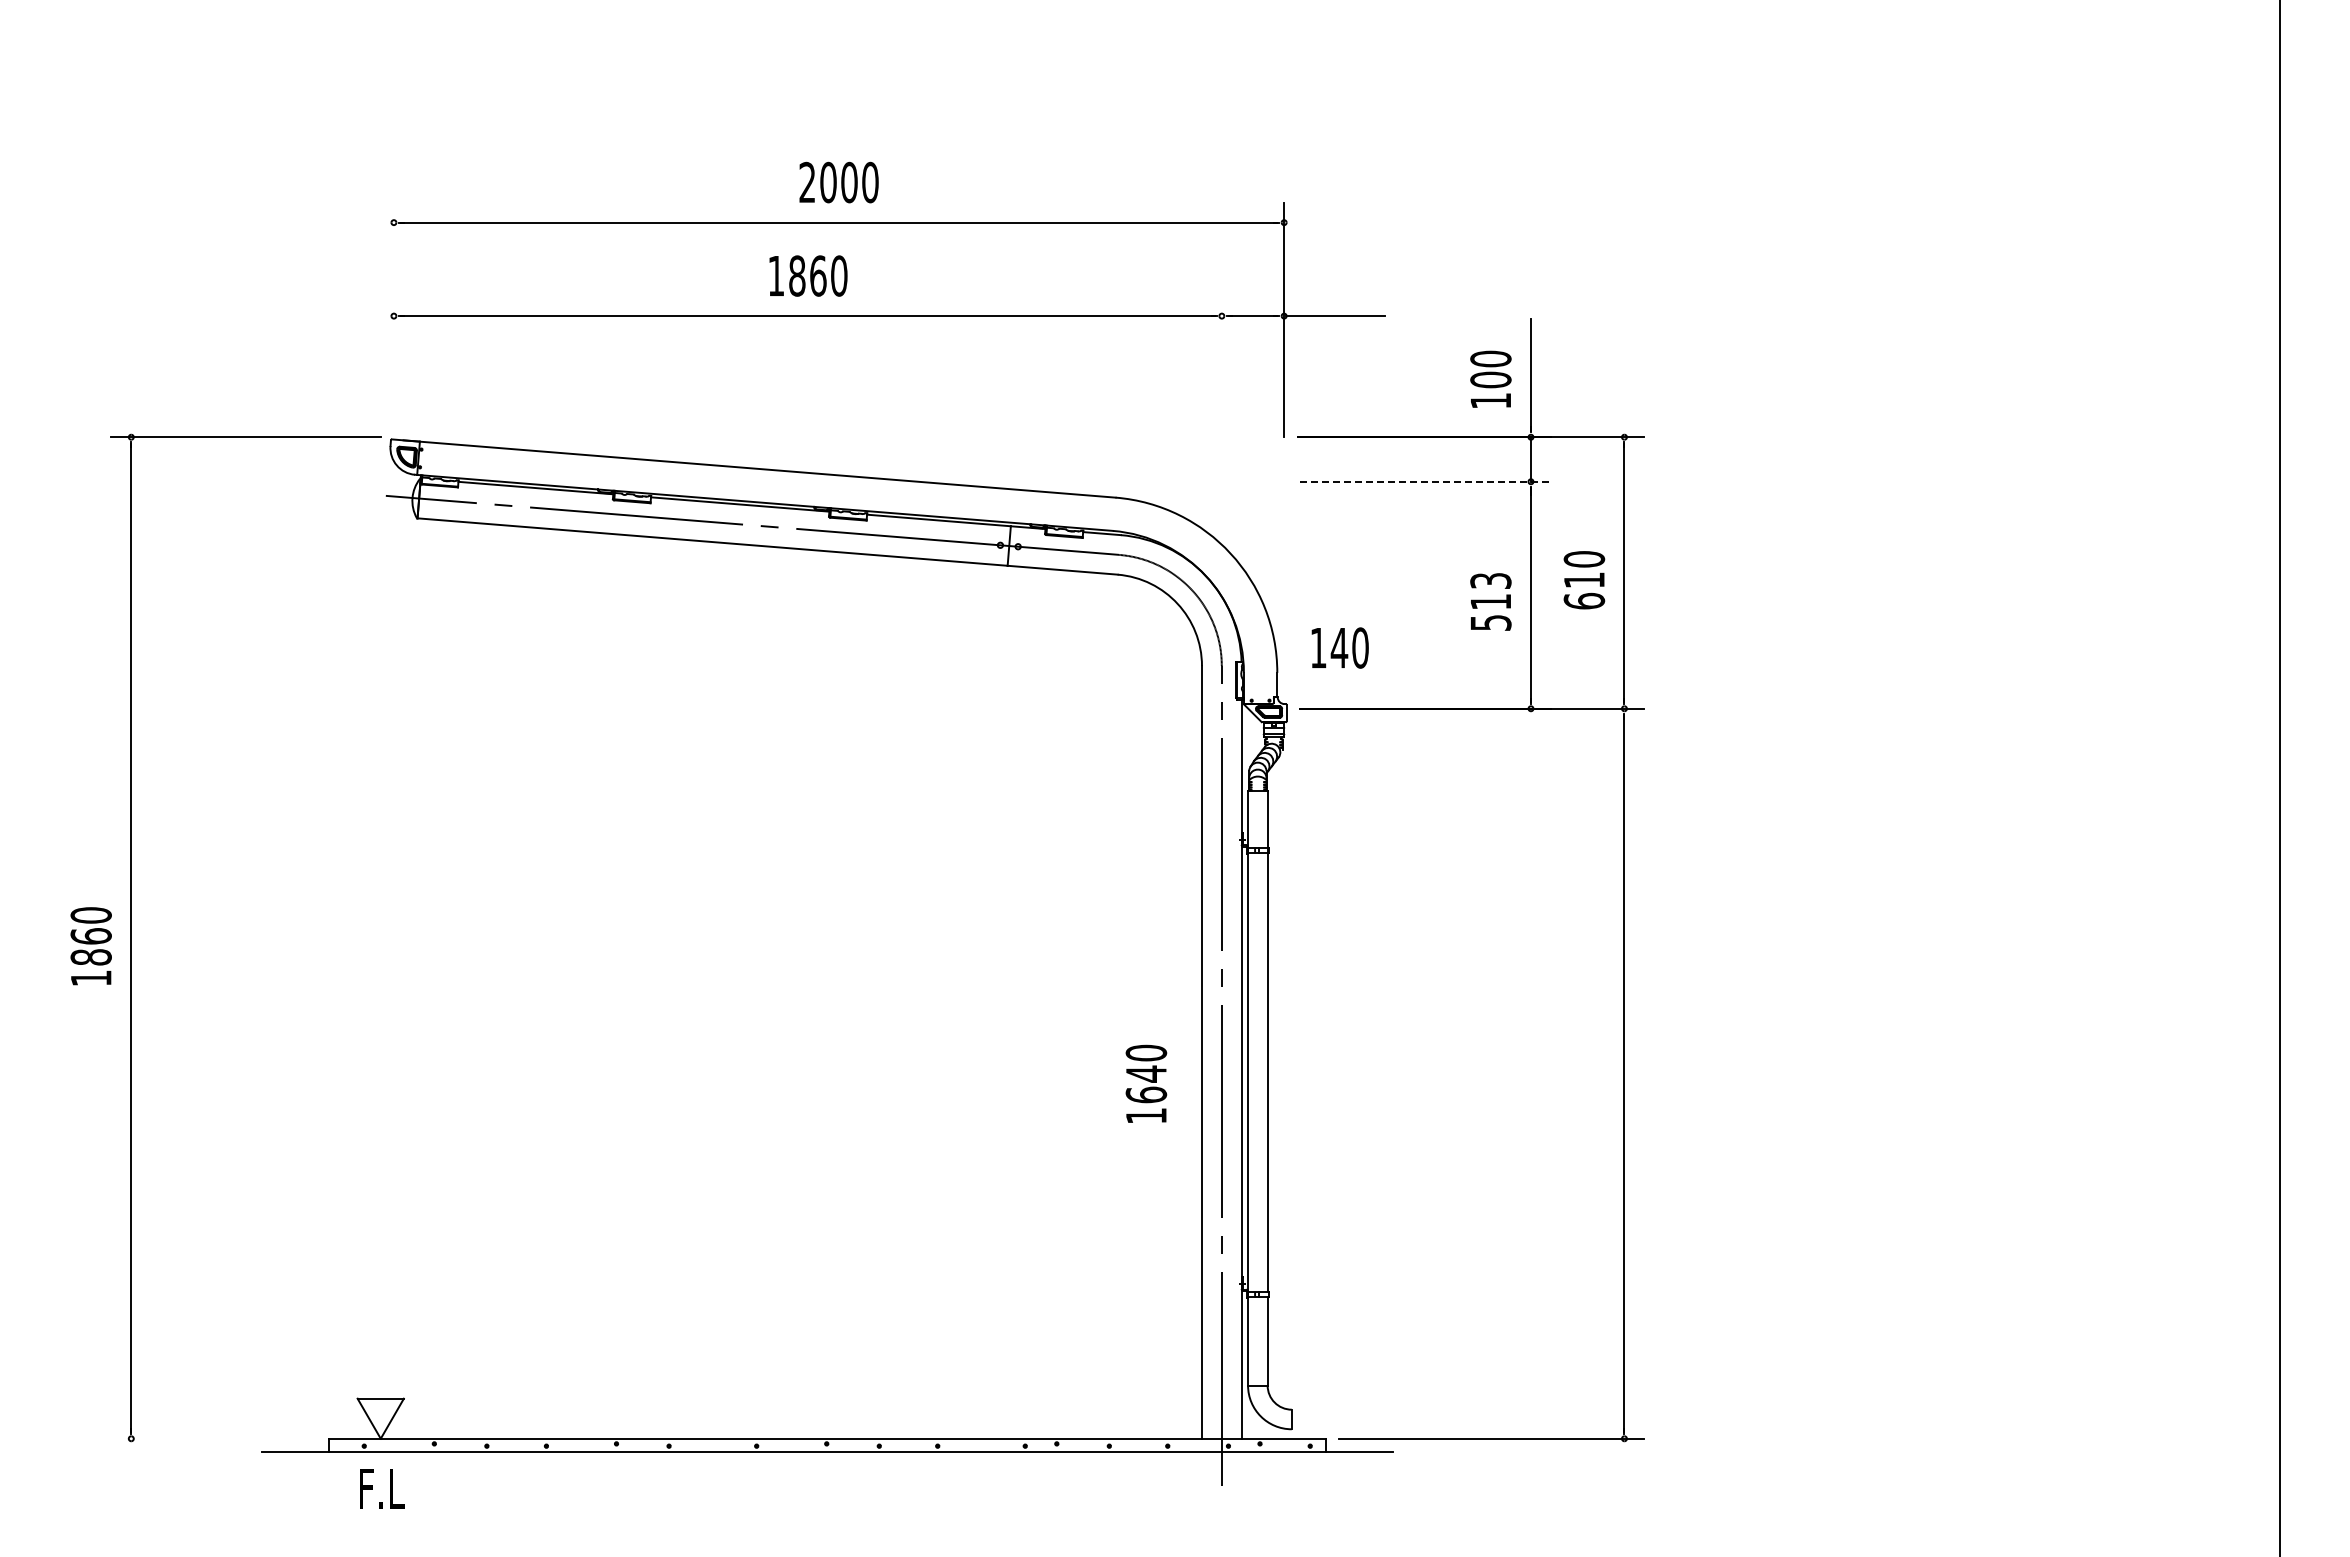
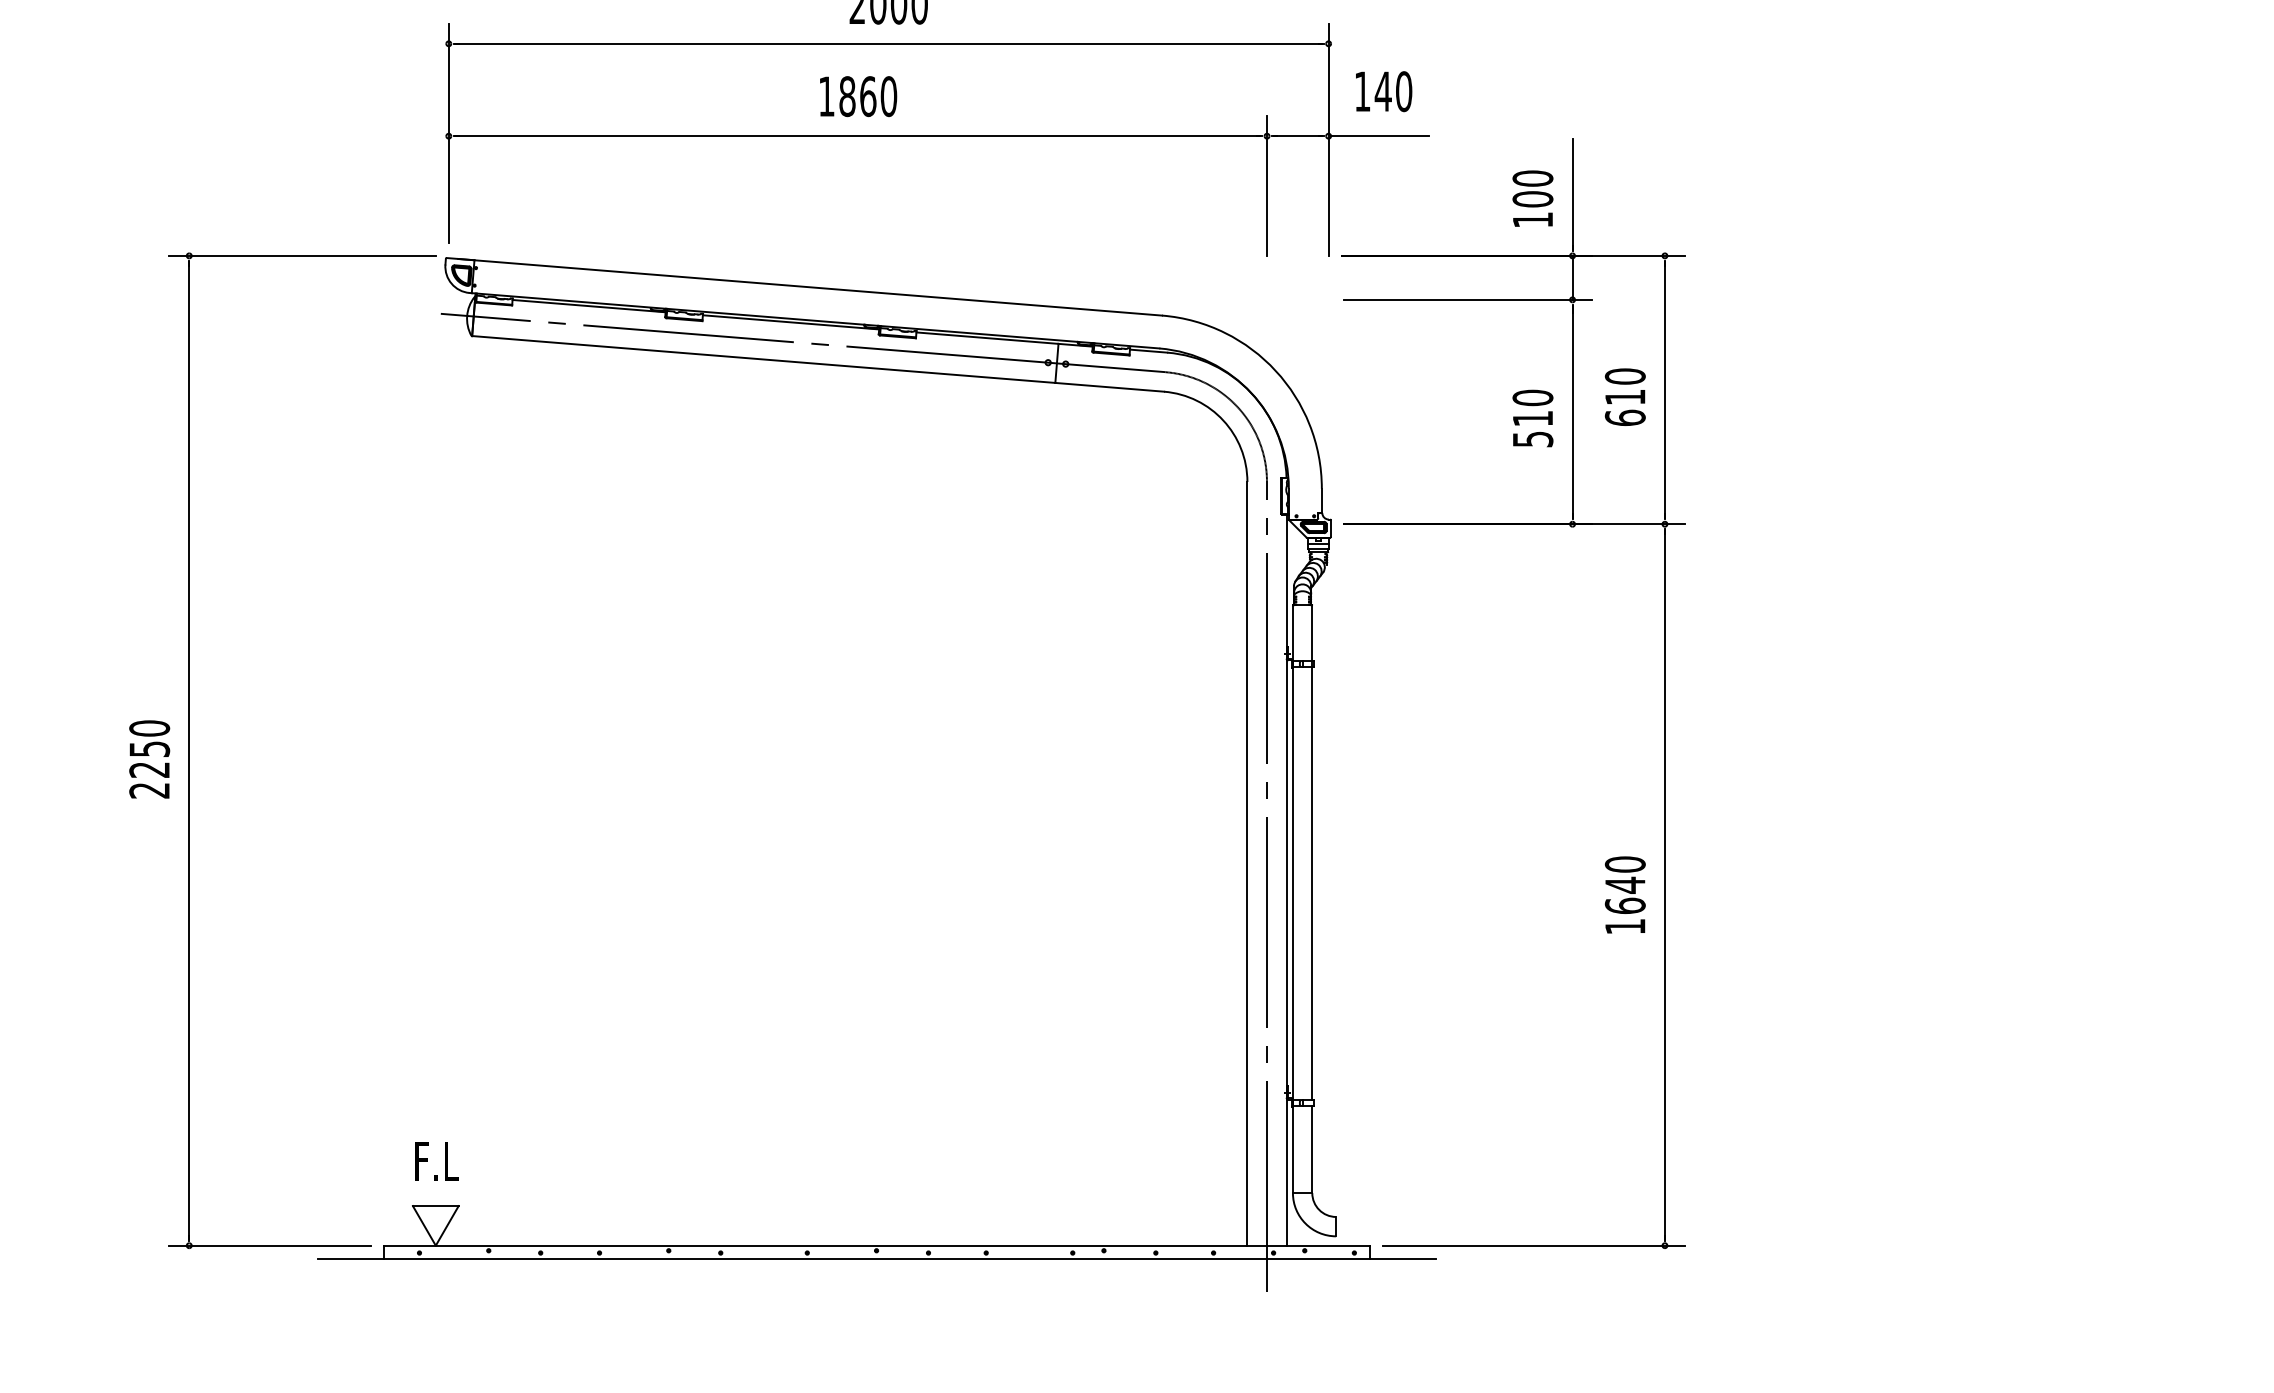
line: (393, 312) -> (448, 132), added
line: (1221, 366) -> (1266, 185), added
line: (1425, 481) -> (1468, 299), dashed -> solid
text: (1490, 580) -> (1532, 397), 513 -> 510
text: (1339, 647) -> (1383, 91), moved
text: (90, 957) -> (148, 770), 1860 -> 2250
text: (1146, 1083) -> (1625, 894), moved
line: (213, 1438) -> (270, 1245), added
text: (382, 1488) -> (437, 1161), moved

